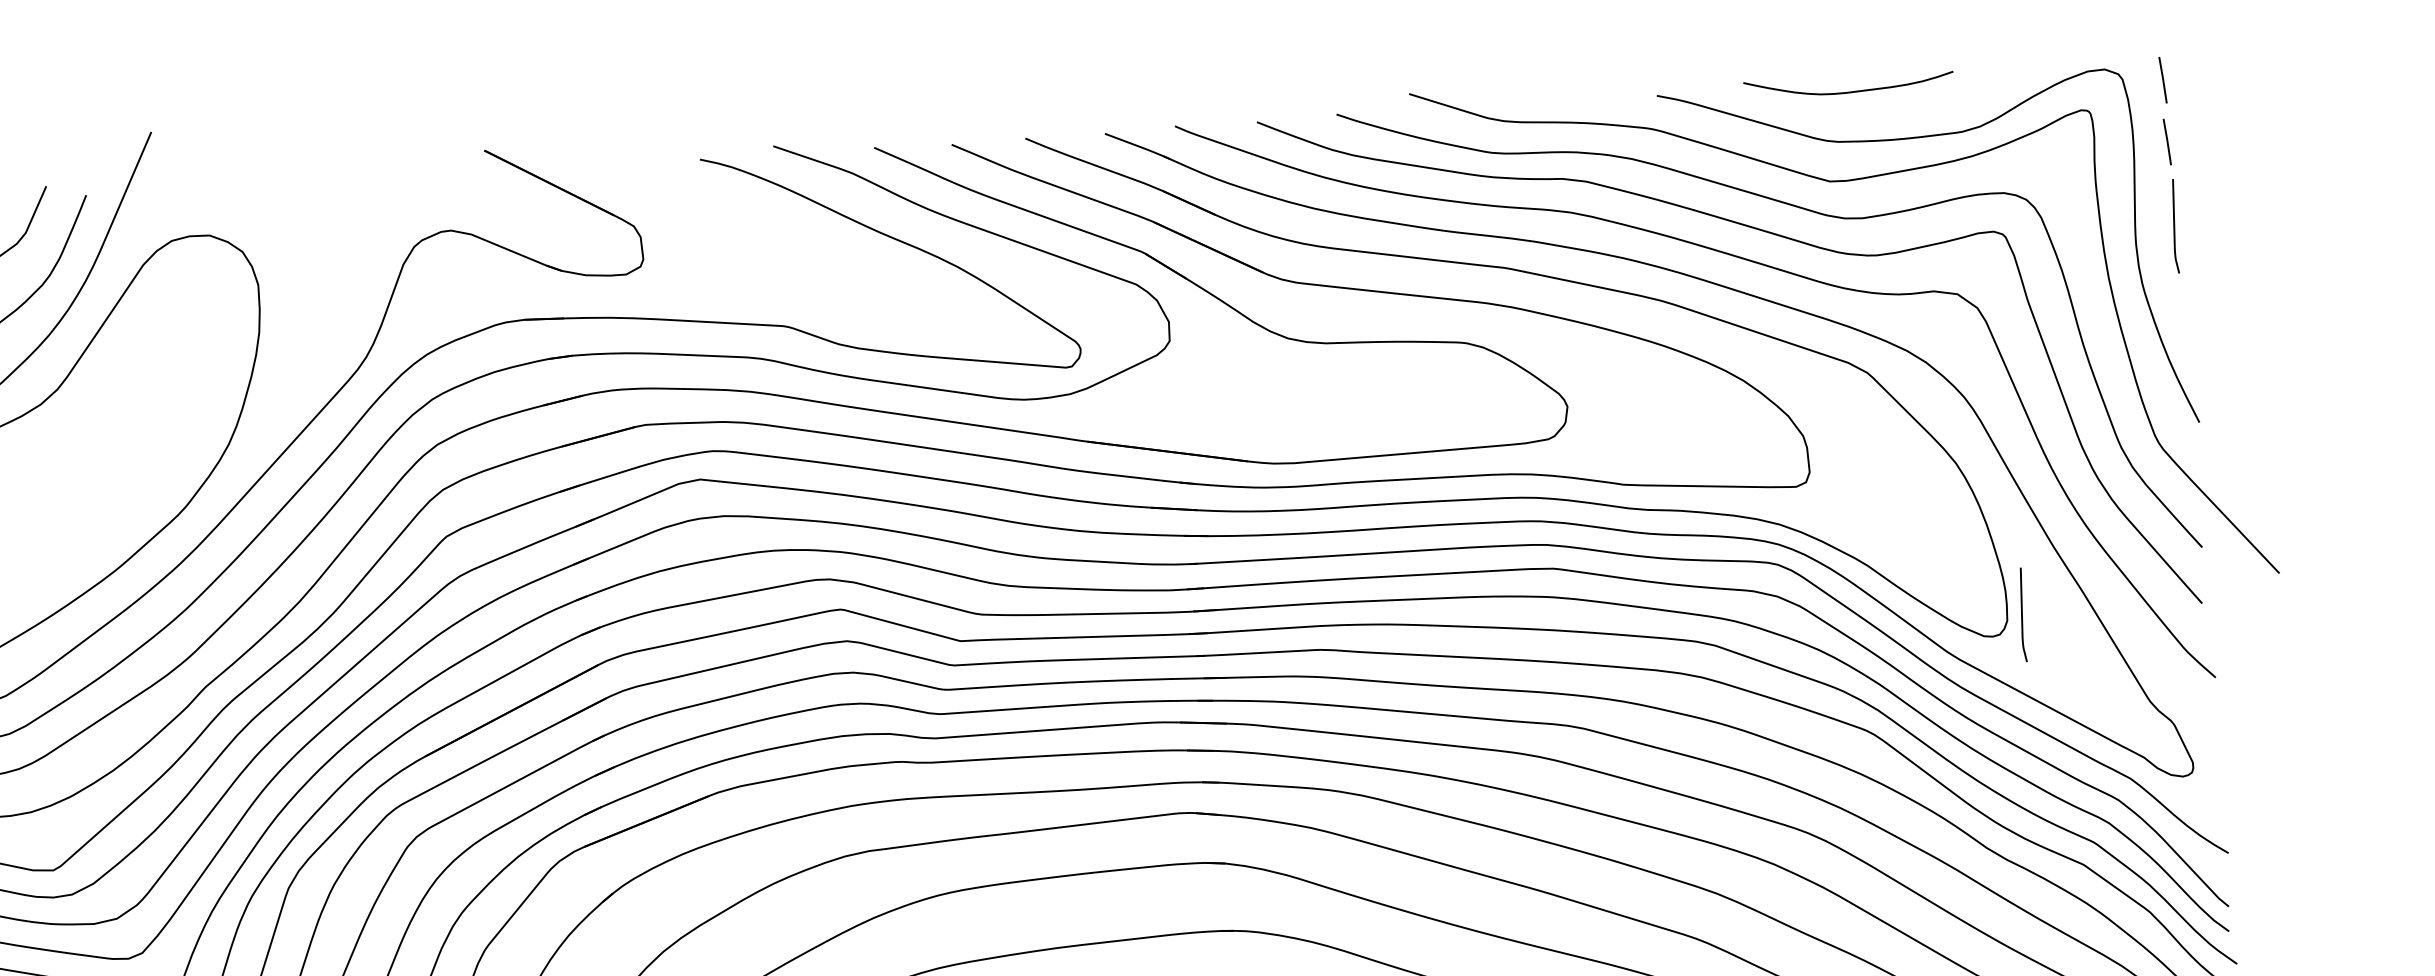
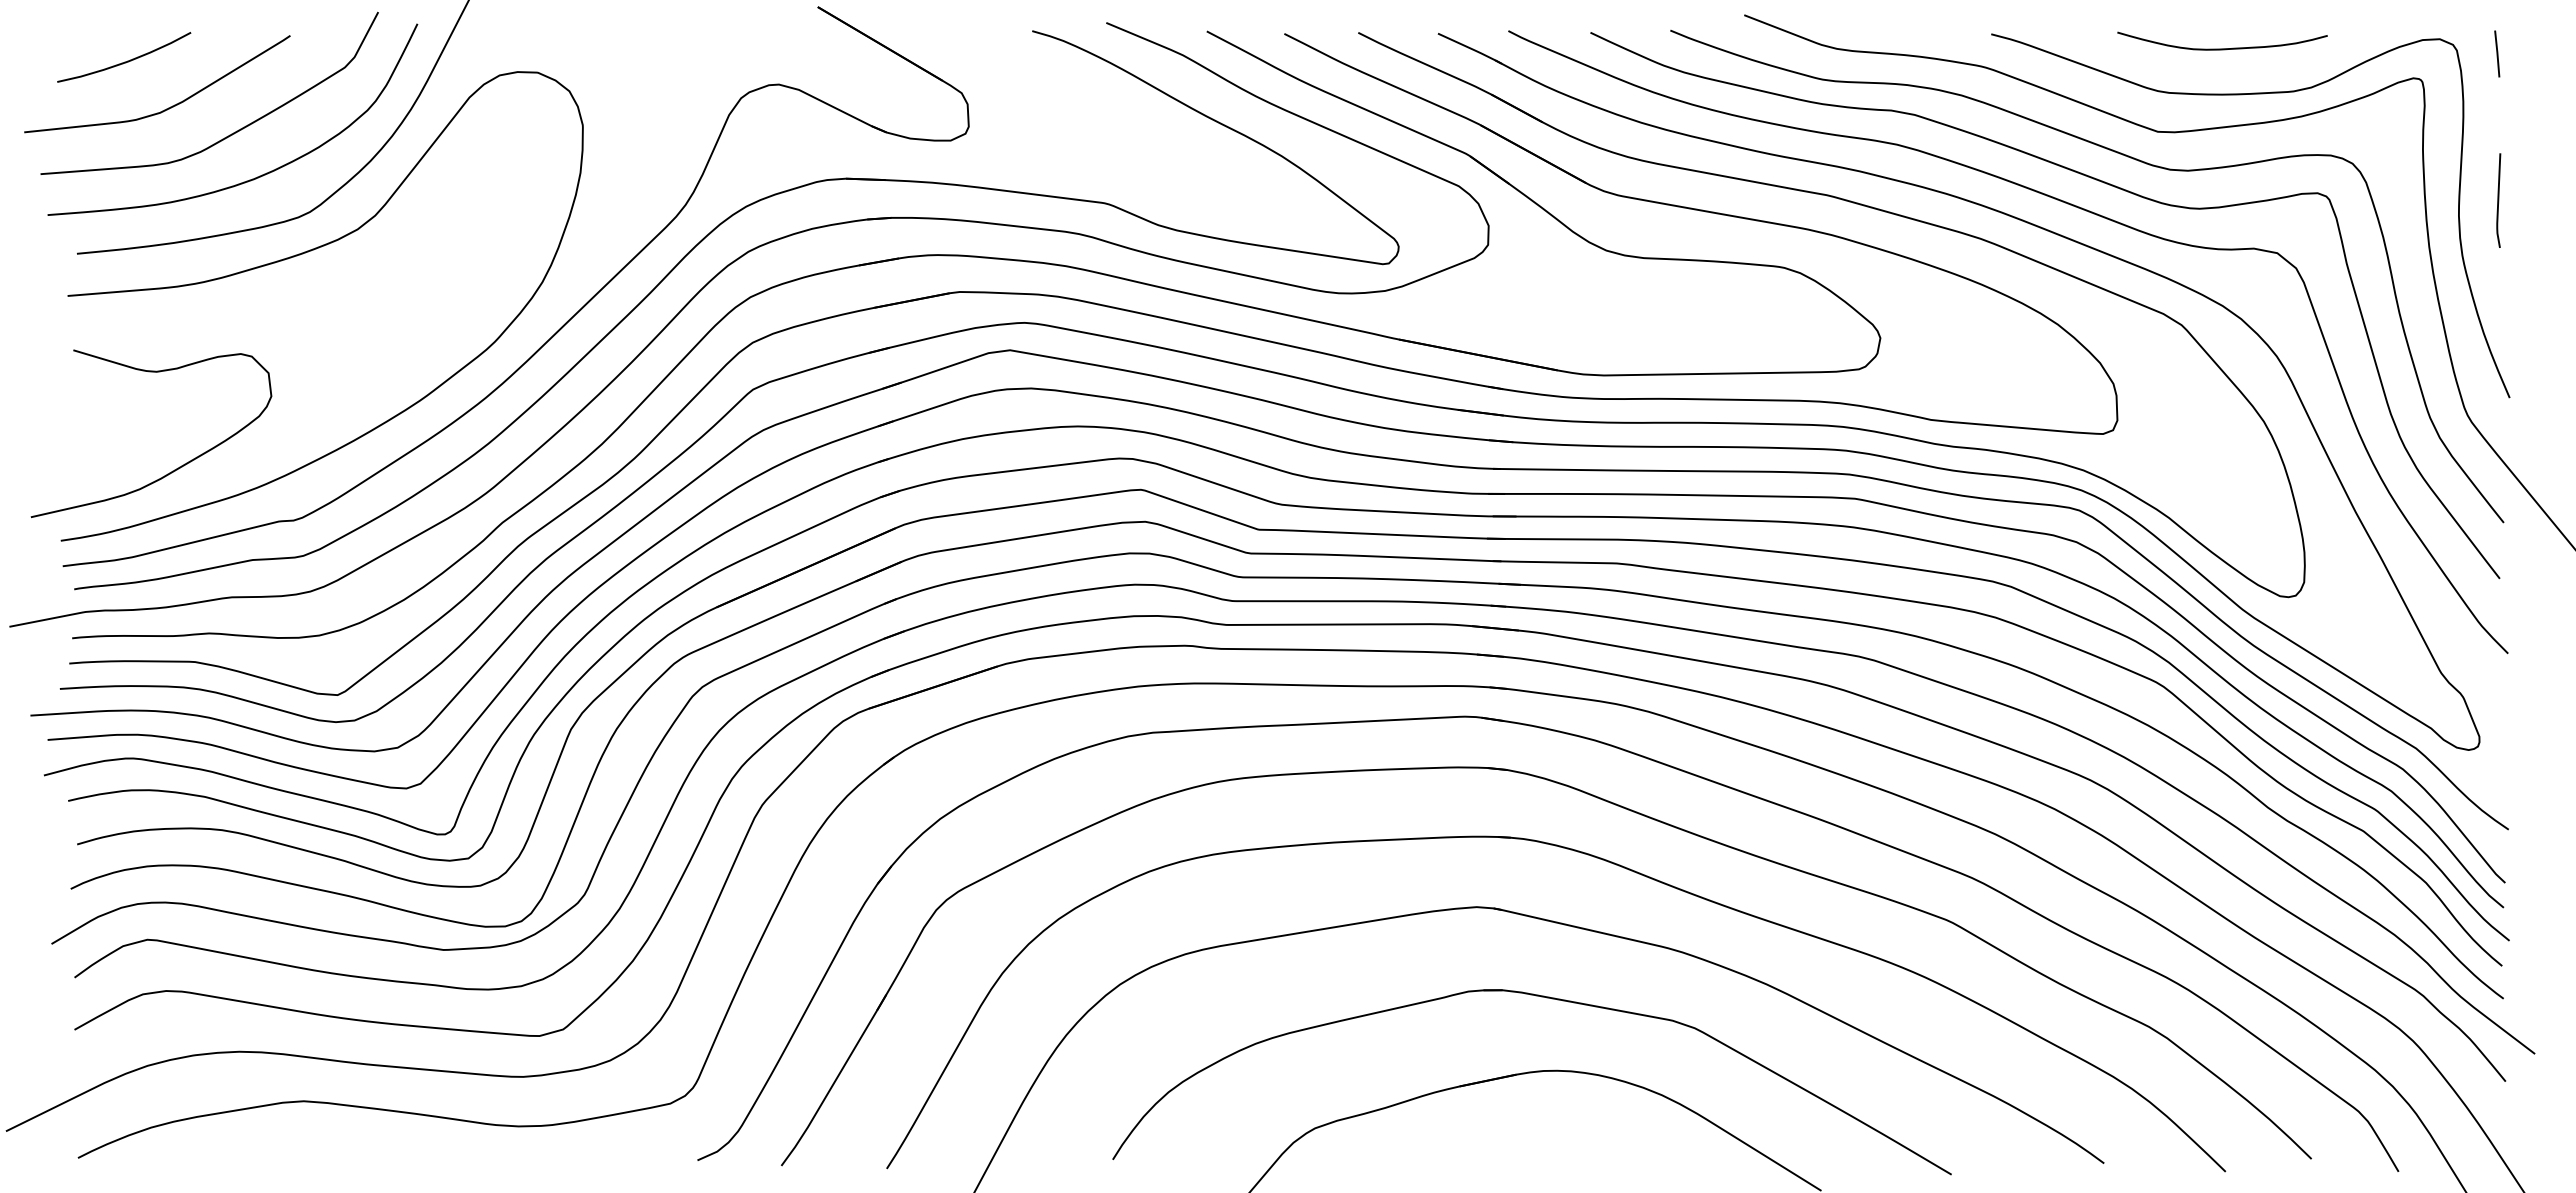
curve: (1849, 91) -> (2222, 48), moved
line: (2167, 141) -> (2497, 115), removed
line: (2022, 614) -> (2319, 577), removed

